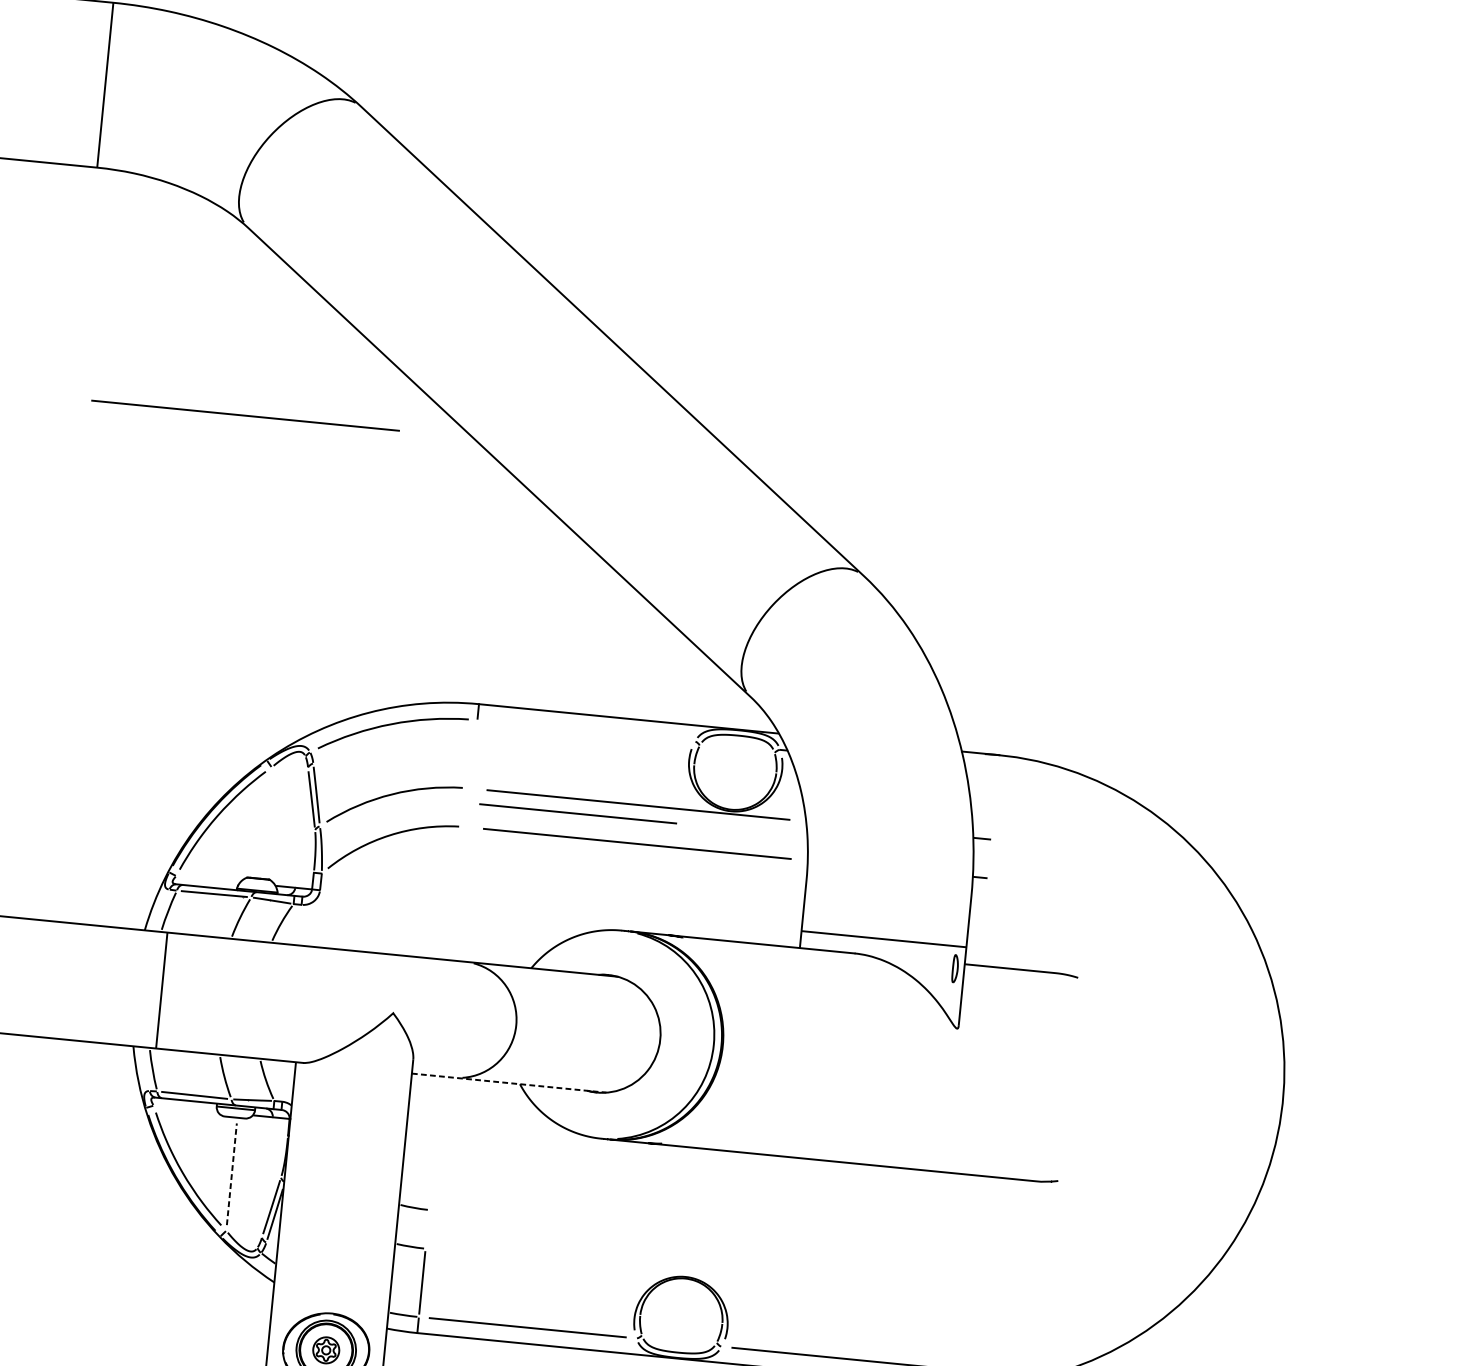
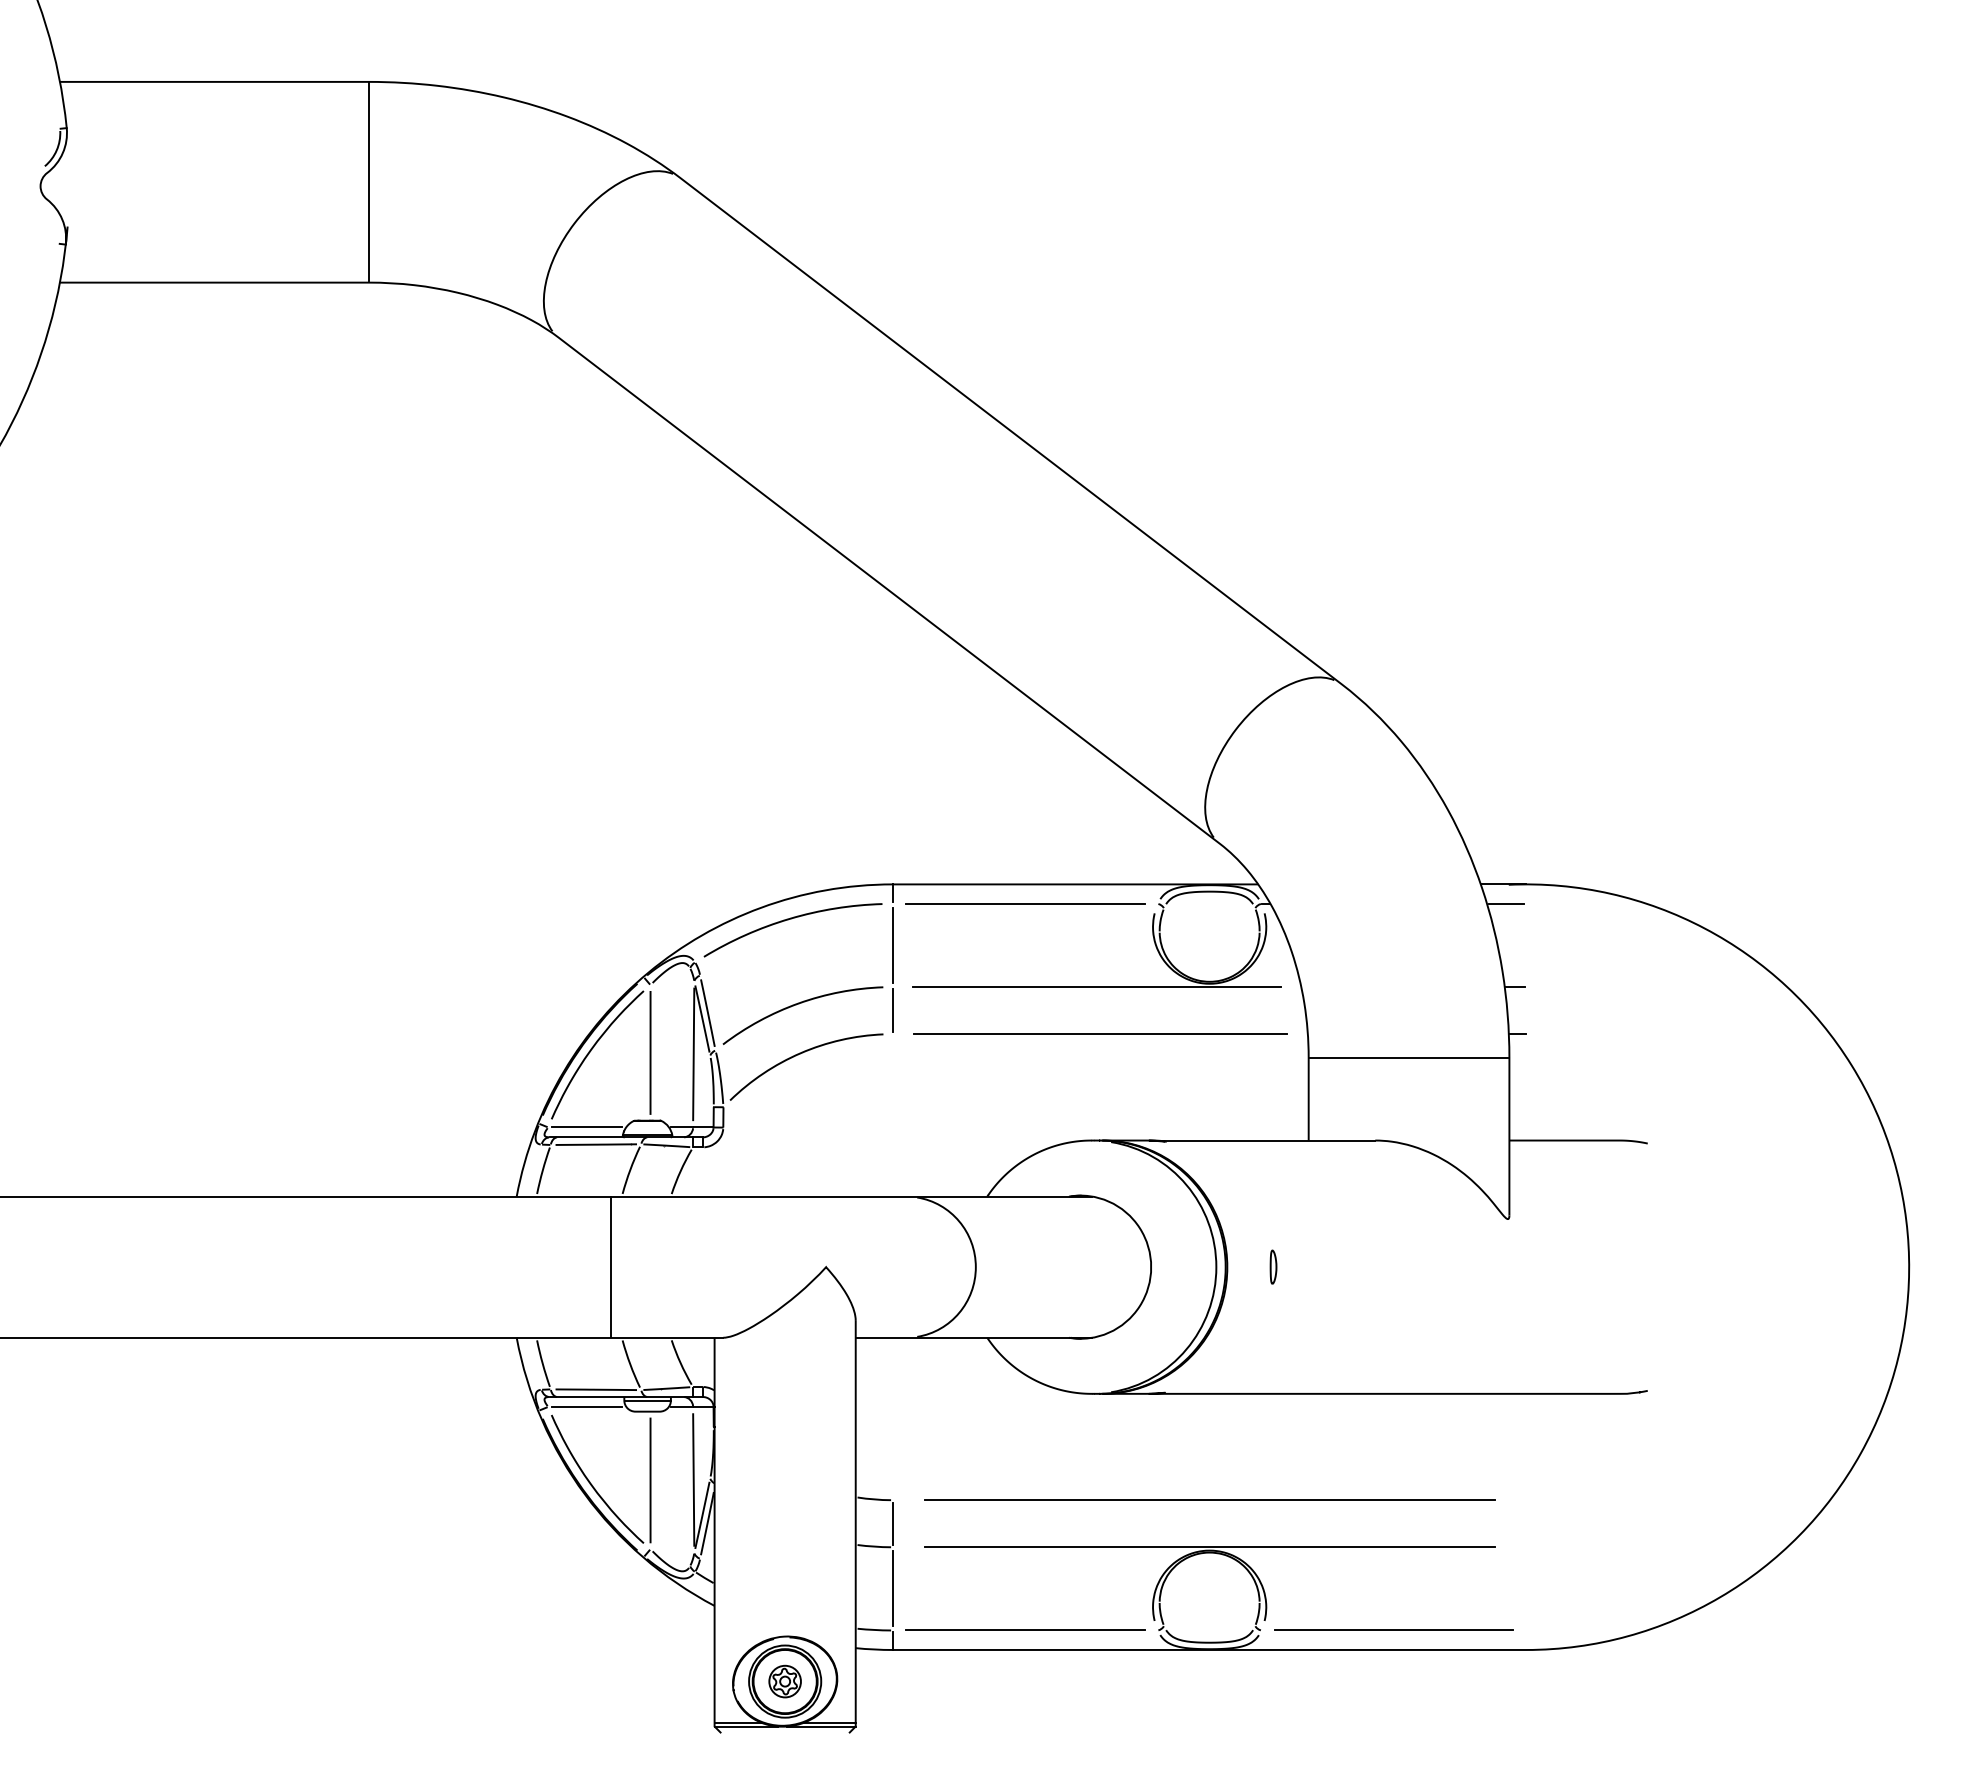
line: (245, 415) -> (577, 563), removed
line: (473, 754) -> (892, 945), added
line: (981, 769) -> (1506, 903), added
line: (468, 806) -> (892, 1009), added
line: (578, 813) -> (1025, 903), moved
line: (266, 822) -> (650, 1052), added
line: (301, 827) -> (693, 1054), added
line: (208, 879) -> (587, 1127), added
line: (883, 938) -> (1408, 1057), moved
part: (955, 968) -> (1273, 1266), moved
line: (162, 989) -> (611, 1266), moved
line: (509, 1082) -> (974, 1337), dashed -> solid
line: (186, 1108) -> (587, 1406), added
line: (231, 1174) -> (650, 1480), dashed -> solid
line: (267, 1176) -> (693, 1479), added
line: (427, 1229) -> (892, 1523), added
line: (689, 1234) -> (1209, 1499), added
line: (685, 1274) -> (1209, 1547), added

